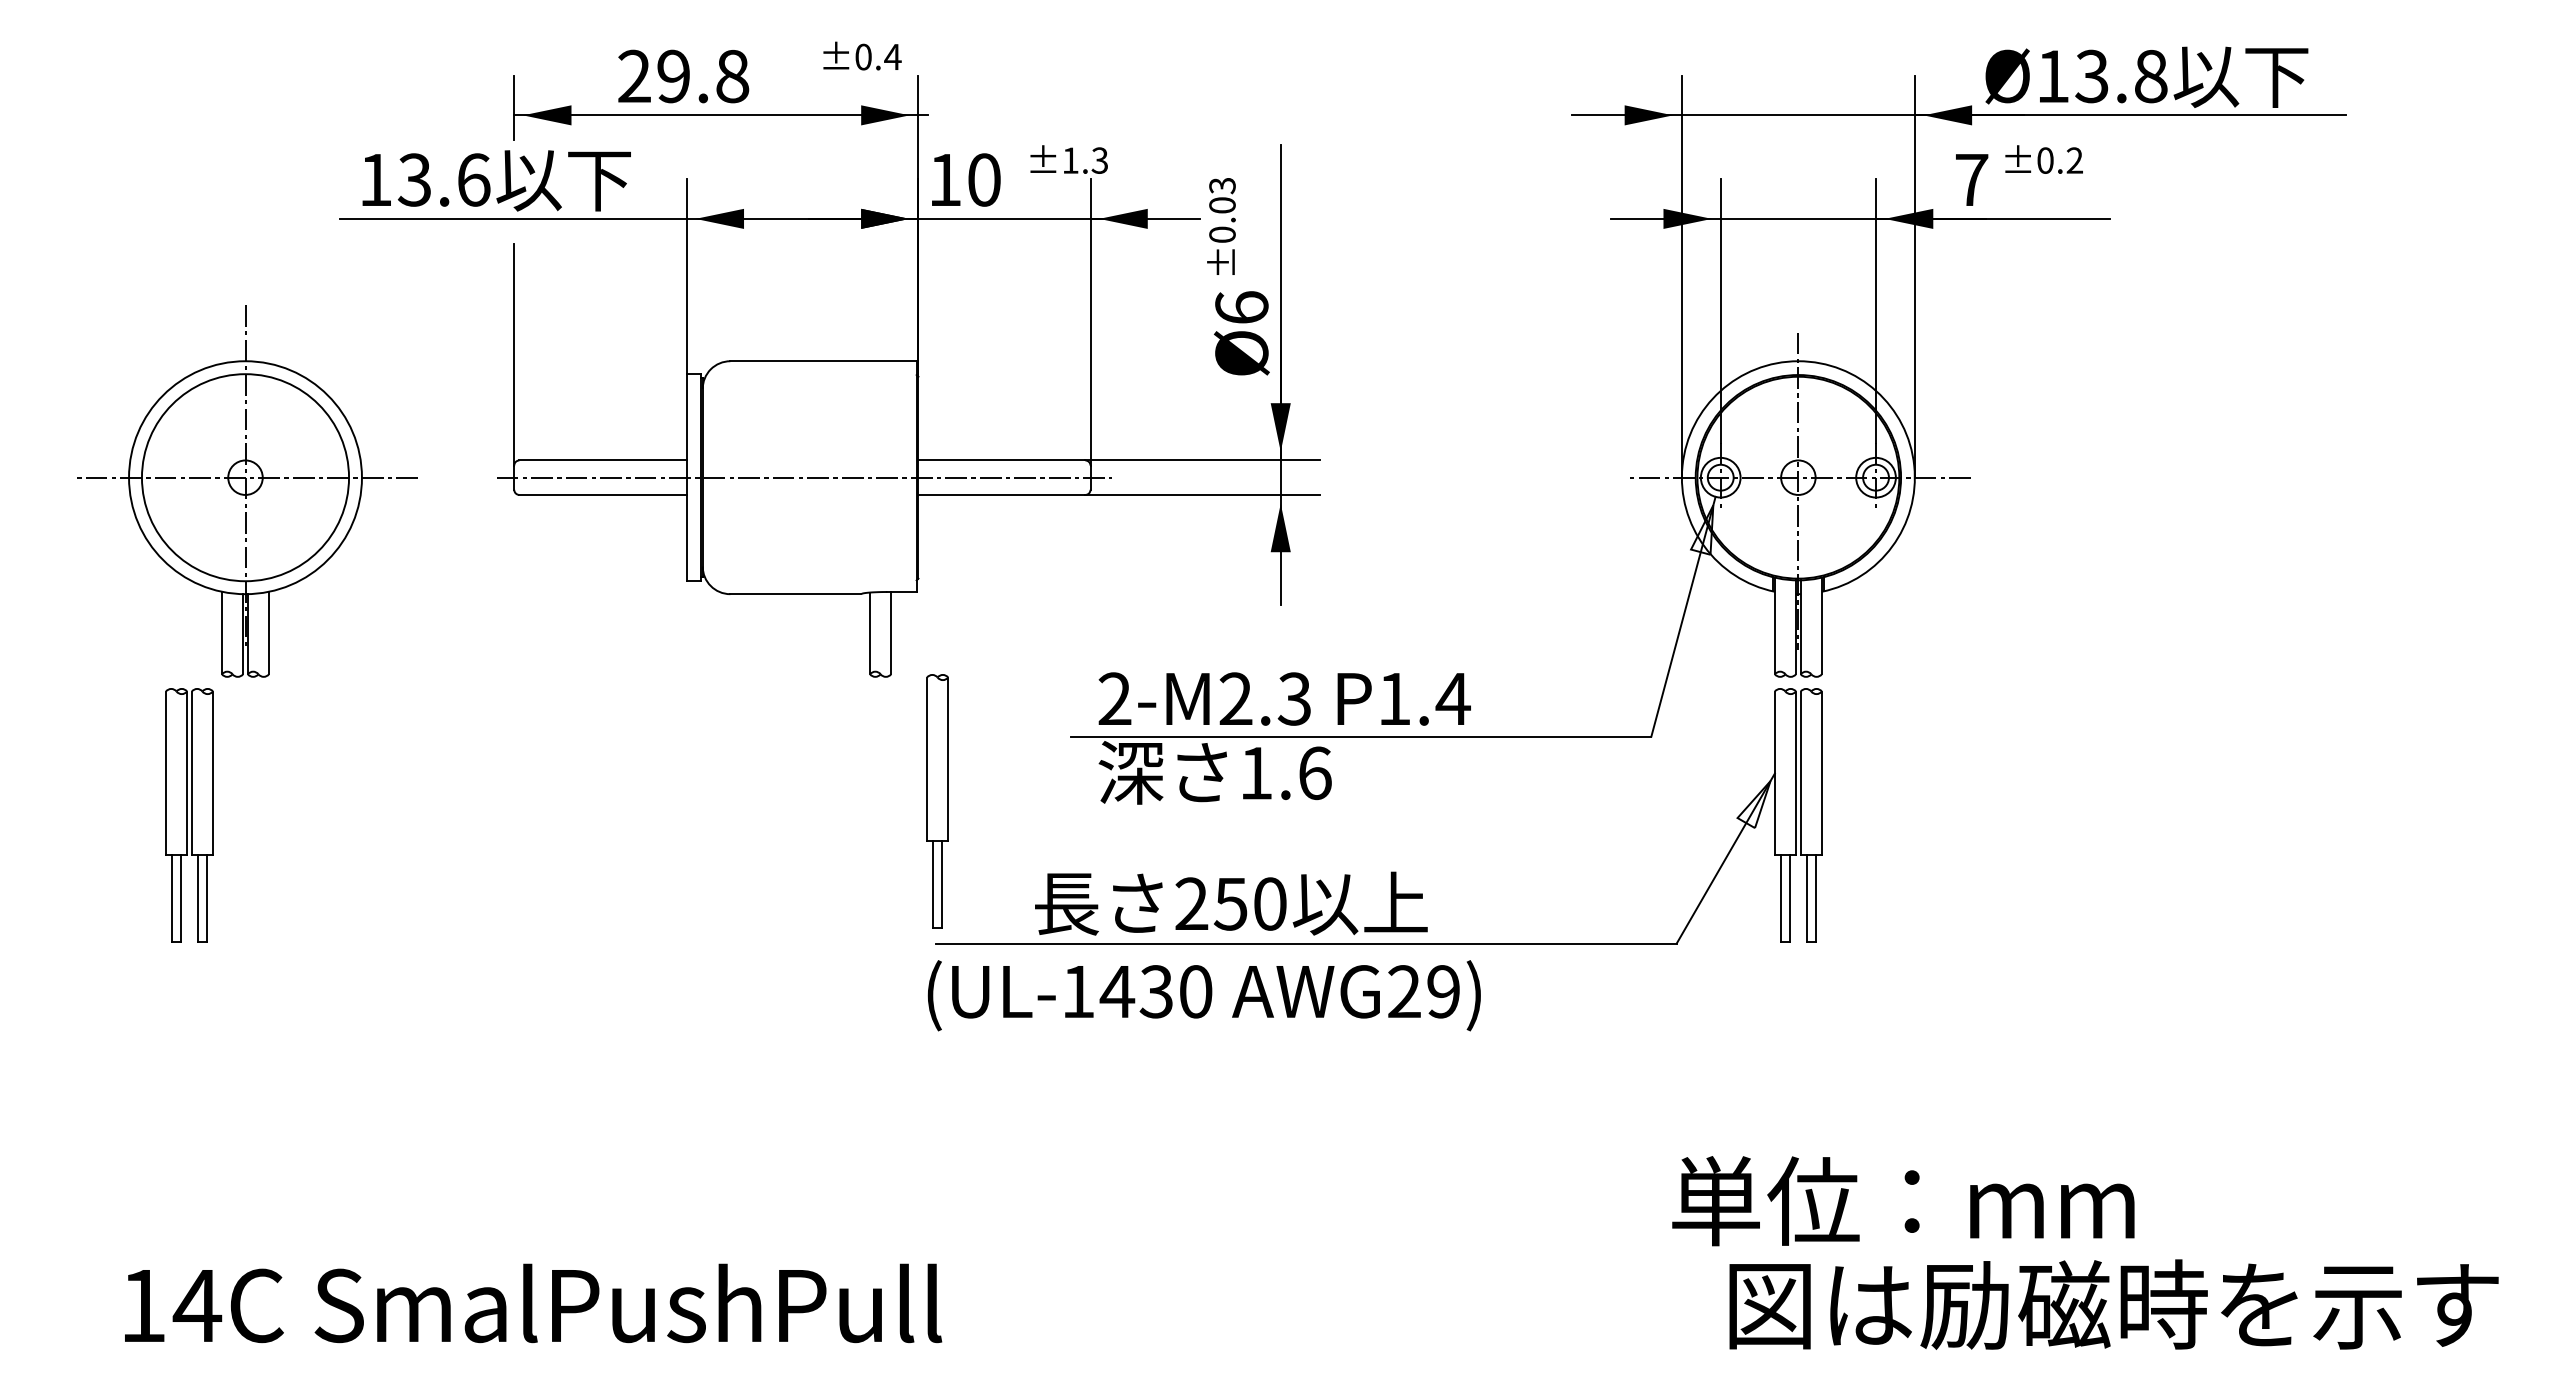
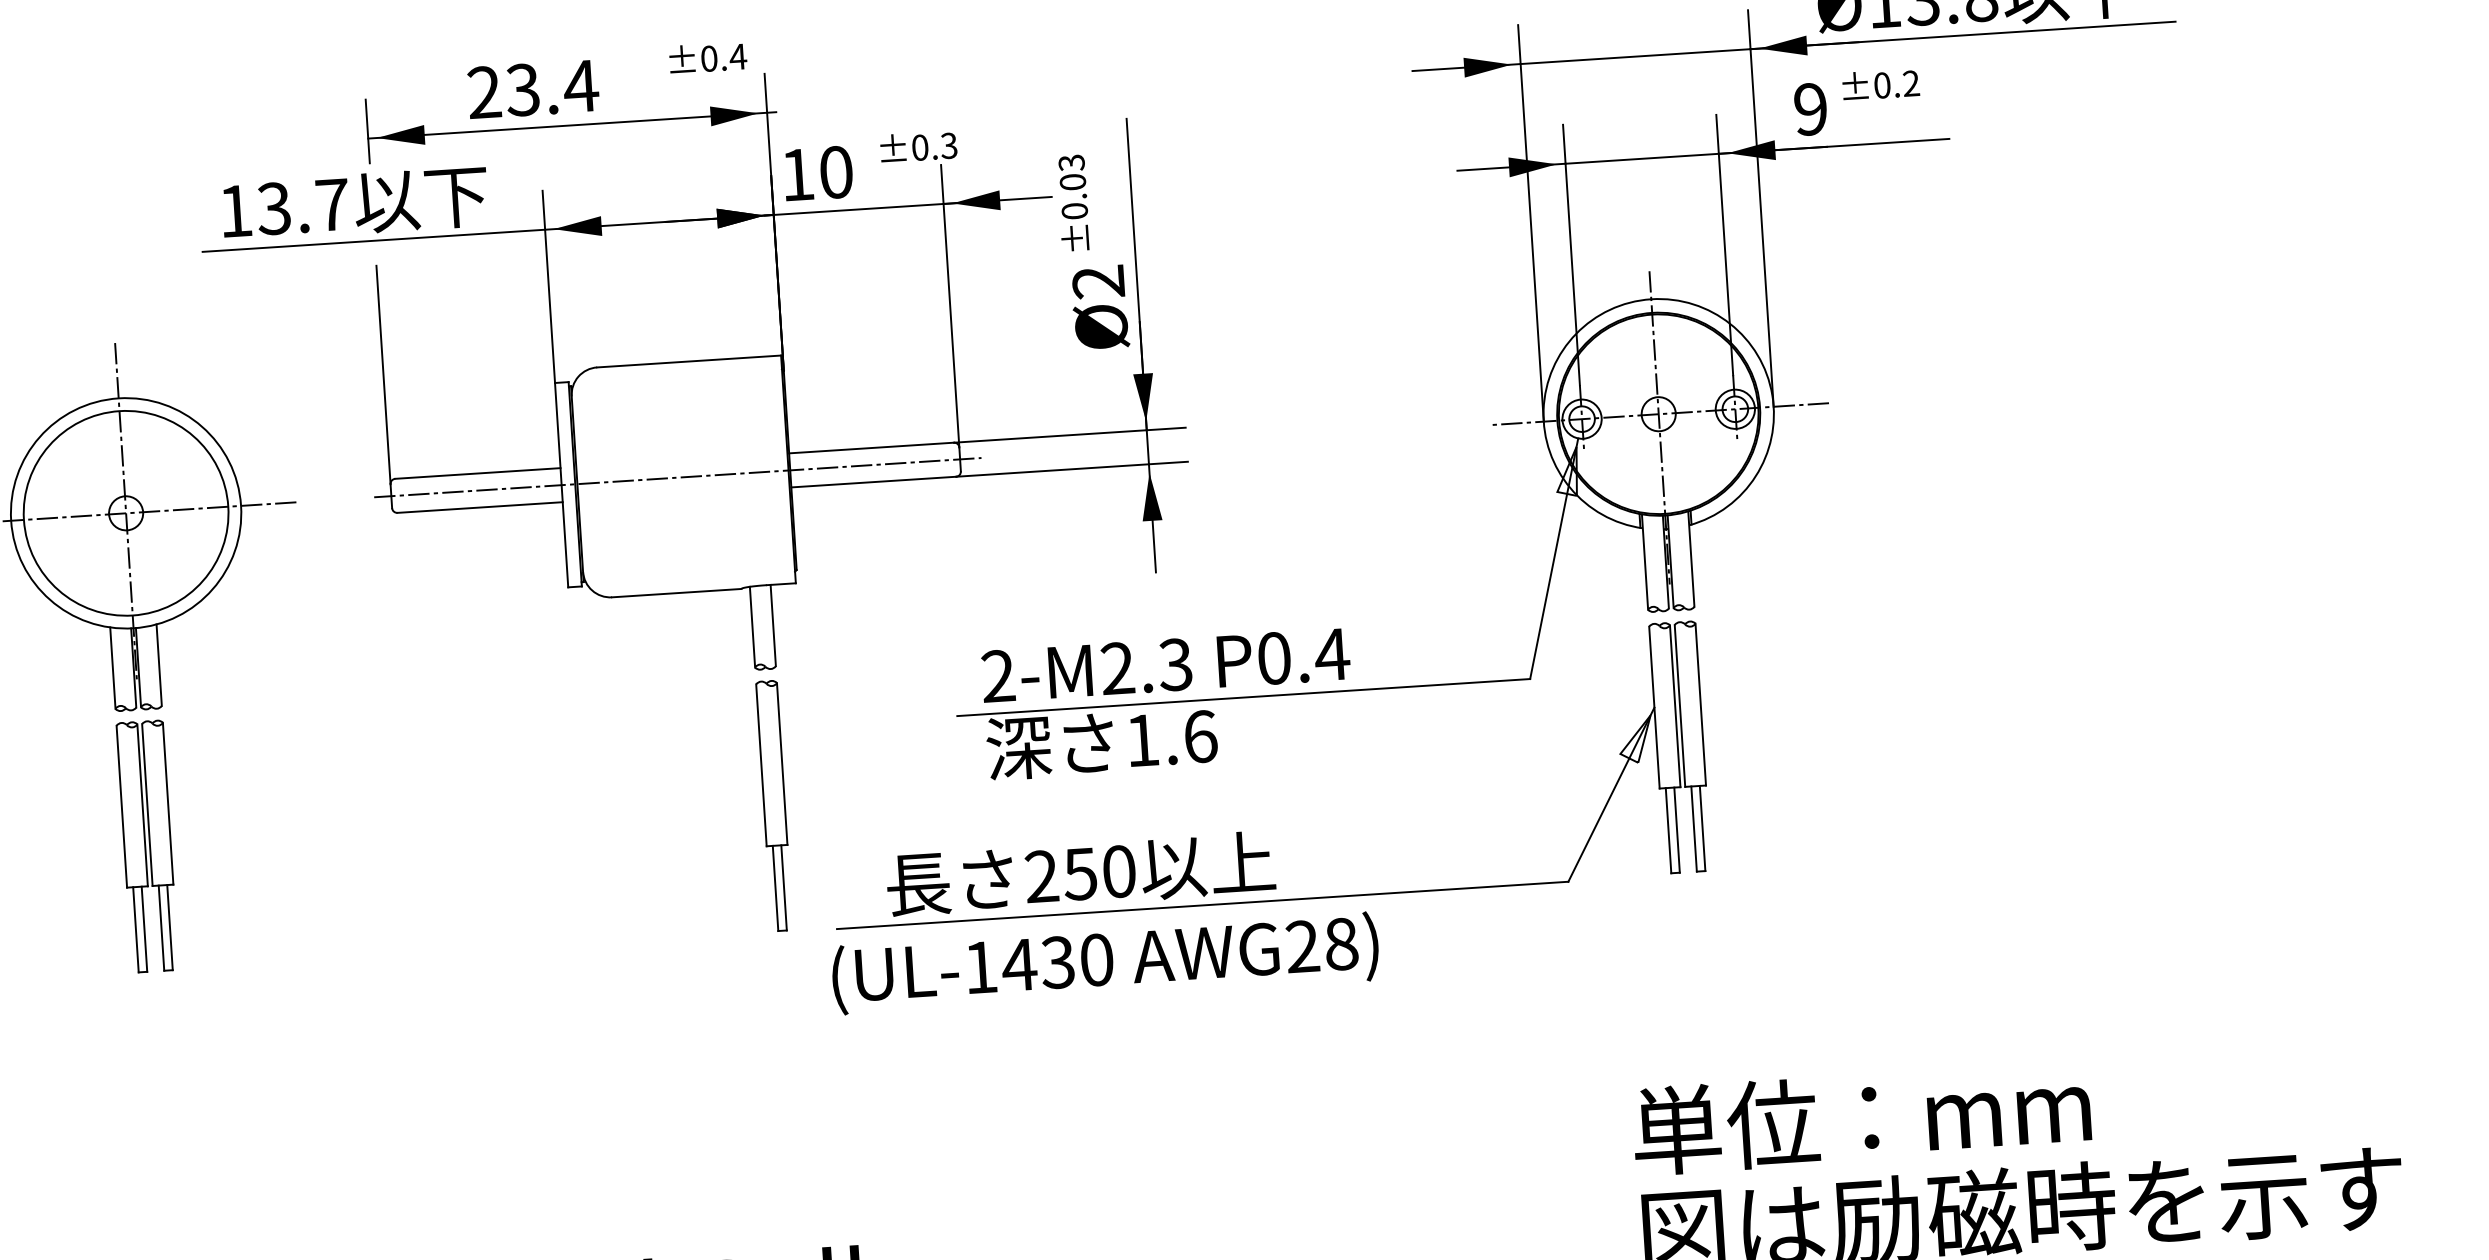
text: (703, 76) -> (552, 88), 29.8 -> 23.4
text: (1070, 160) -> (920, 147), ±1.3 -> ±0.3
text: (474, 179) -> (333, 204), 13.6 -> 13.7
text: (1971, 179) -> (1810, 108), 7 -> 9
text: (1241, 307) -> (1098, 281), Ø6 -> Ø2
text: (1394, 698) -> (1274, 657), P1.4 -> P0.4
part: (937, 801) -> (774, 806), moved
part: (189, 815) -> (147, 846), moved
text: (1231, 903) -> (1081, 873), moved
text: (1443, 991) -> (1341, 943), AWG29) -> AWG28)
text: (1903, 1201) -> (1861, 1118), moved

